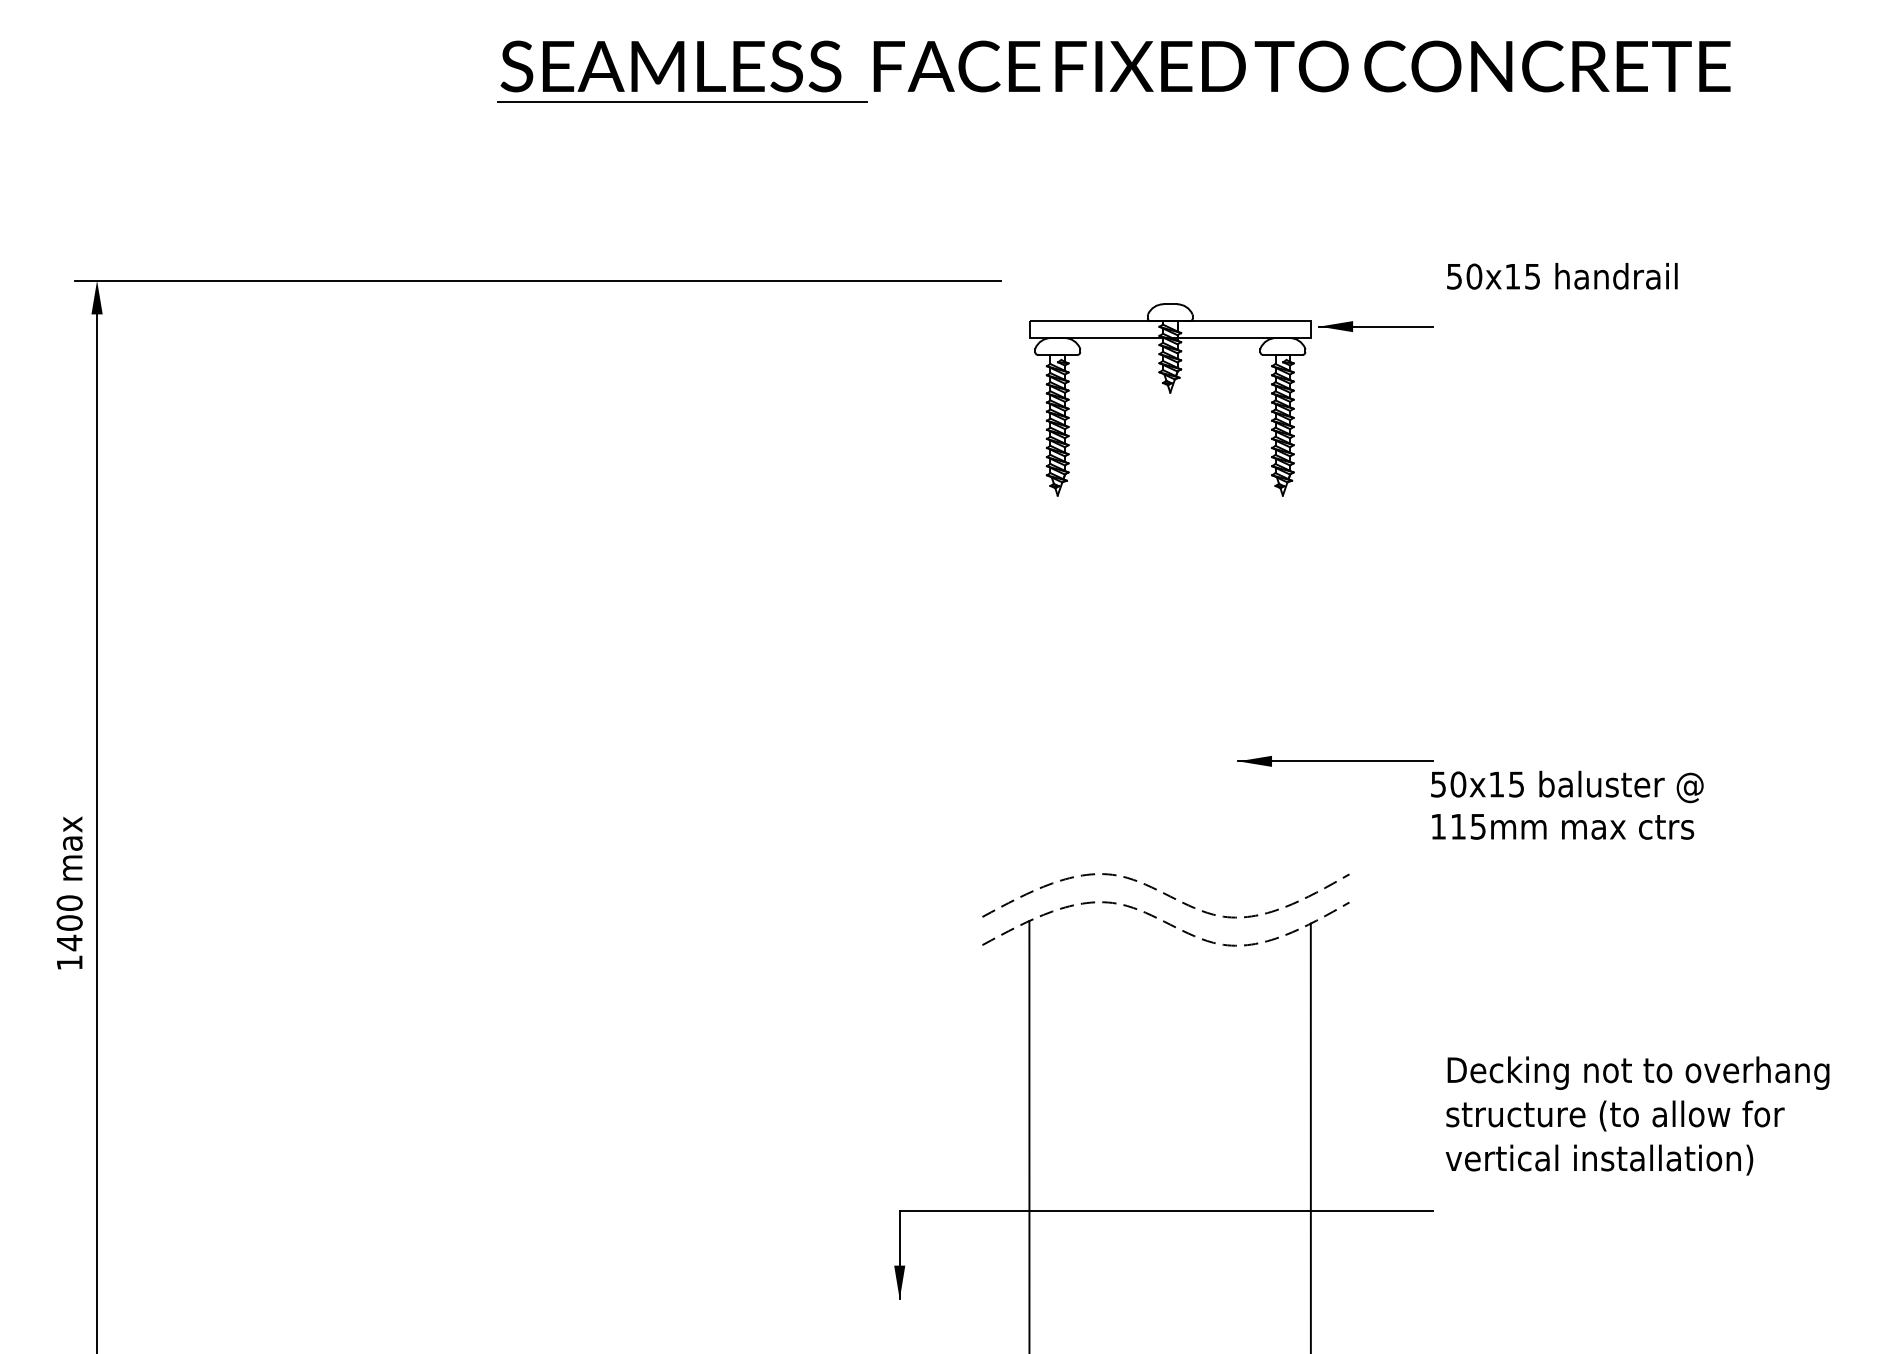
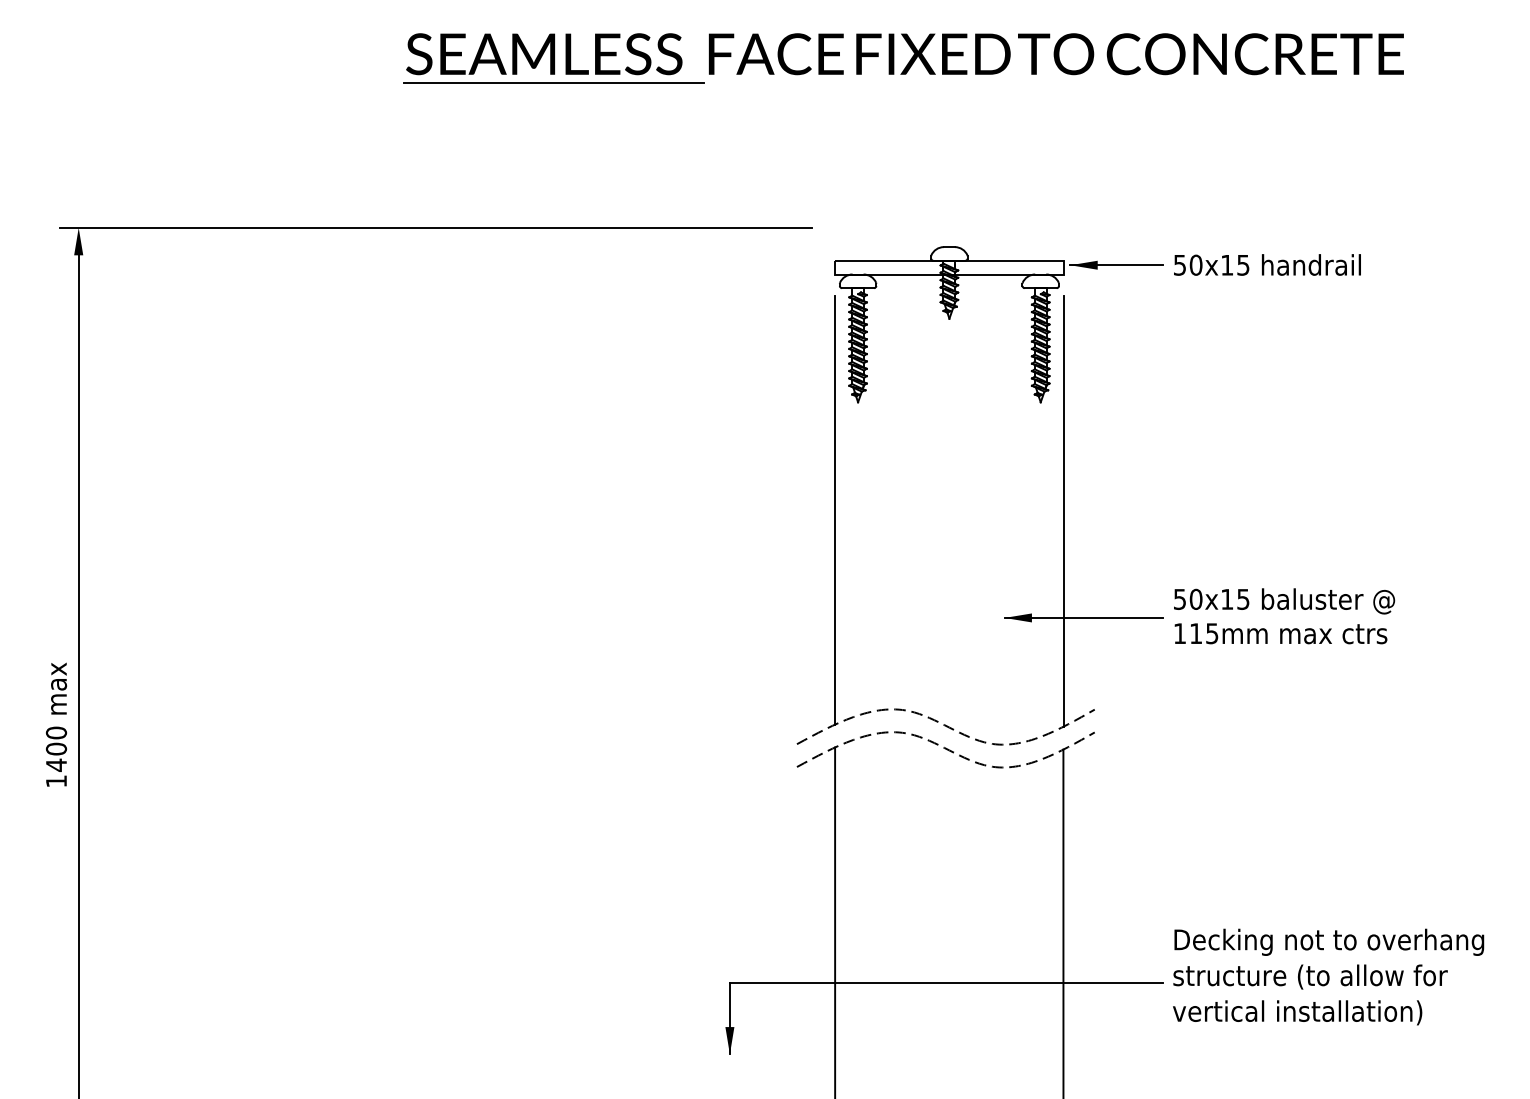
text: (1562, 276) -> (1267, 265), moved
line: (1029, 628) -> (835, 510), added
line: (1311, 630) -> (1063, 511), added
text: (1567, 804) -> (1284, 615), moved
text: (1637, 1115) -> (1328, 976), moved

